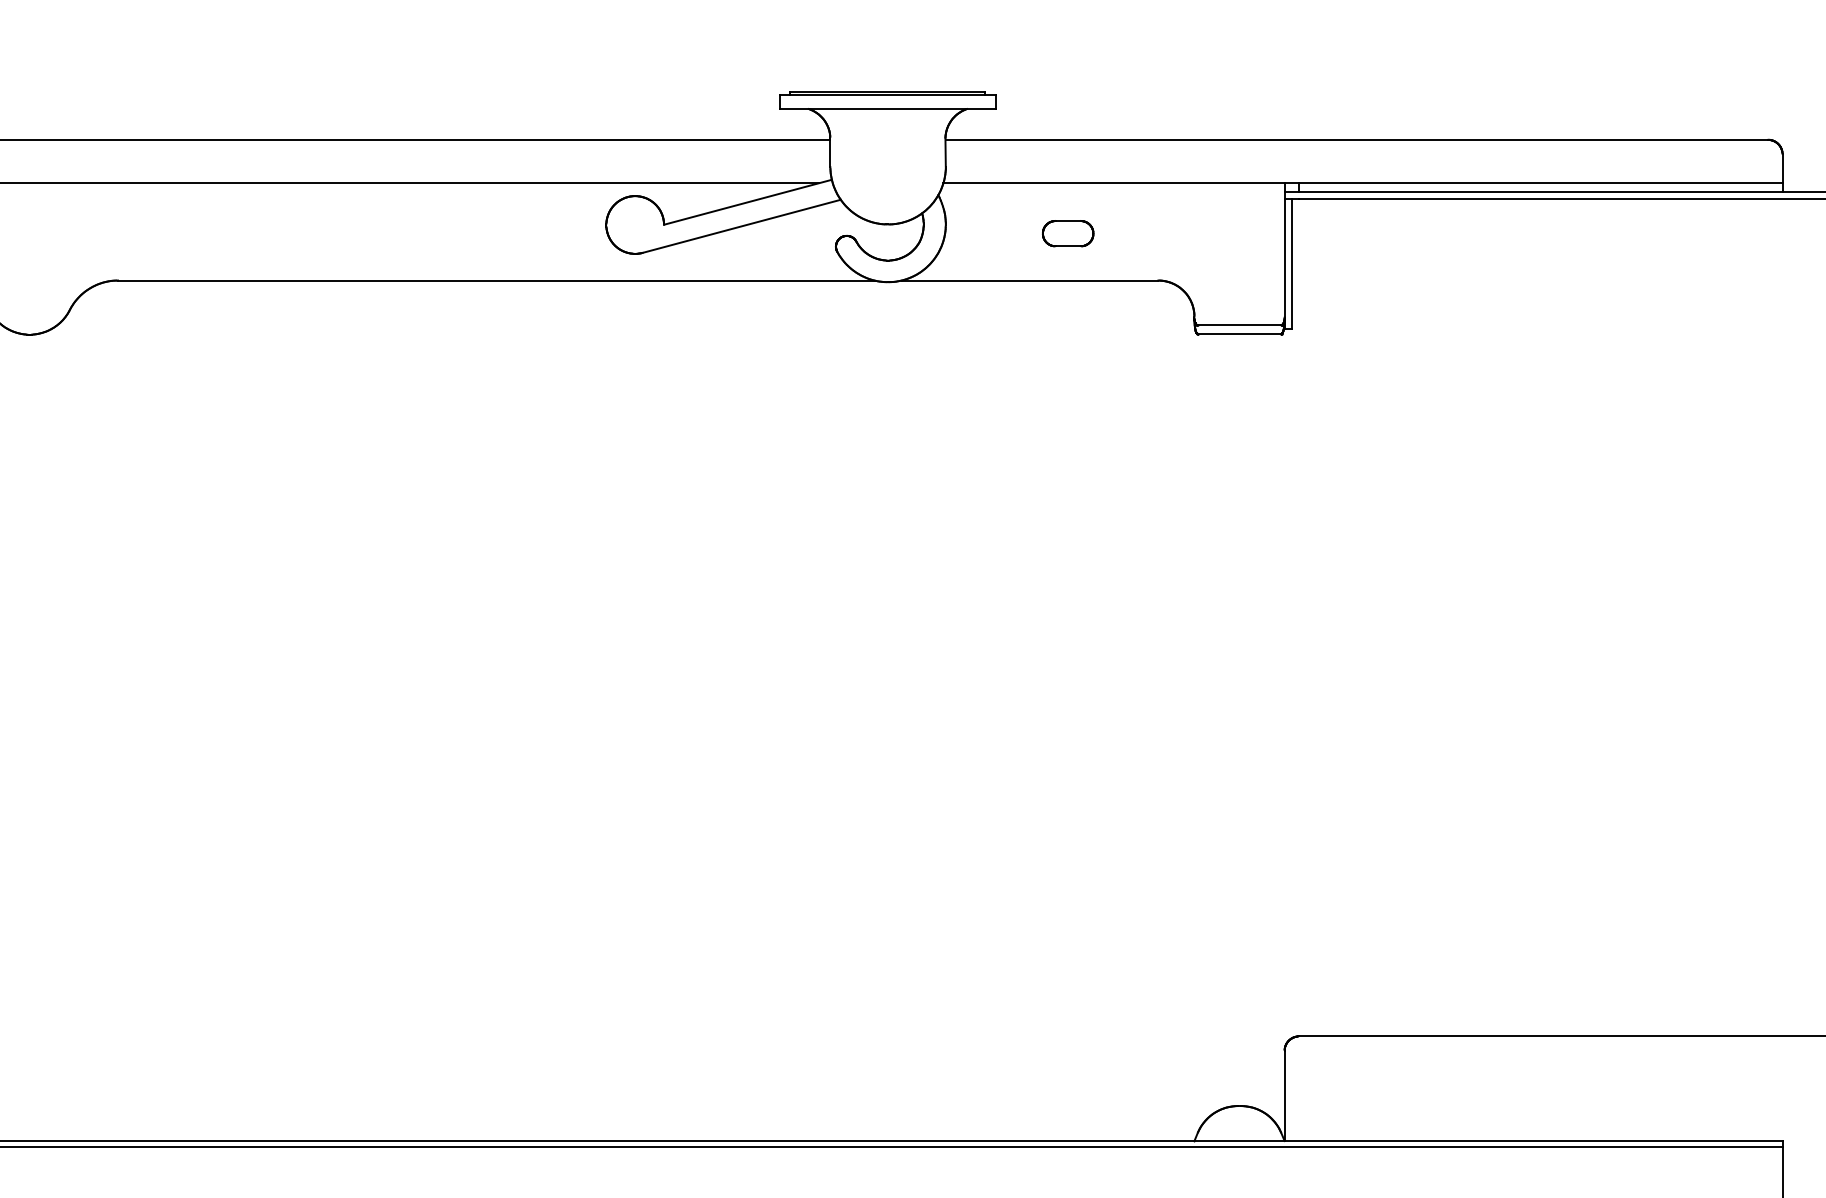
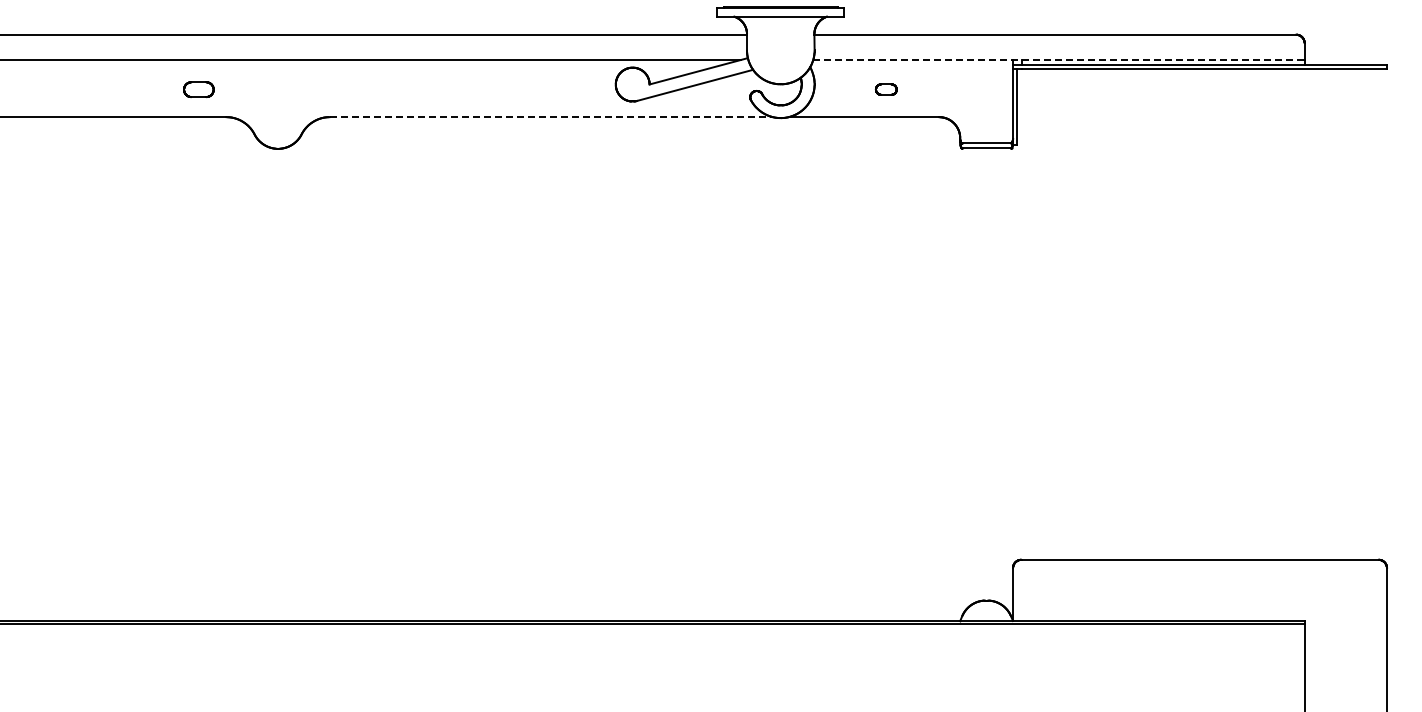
line: (1362, 183) -> (1058, 60), solid -> dashed
part: (1068, 233) -> (886, 89), size x0.7
line: (496, 281) -> (551, 117), solid -> dashed

